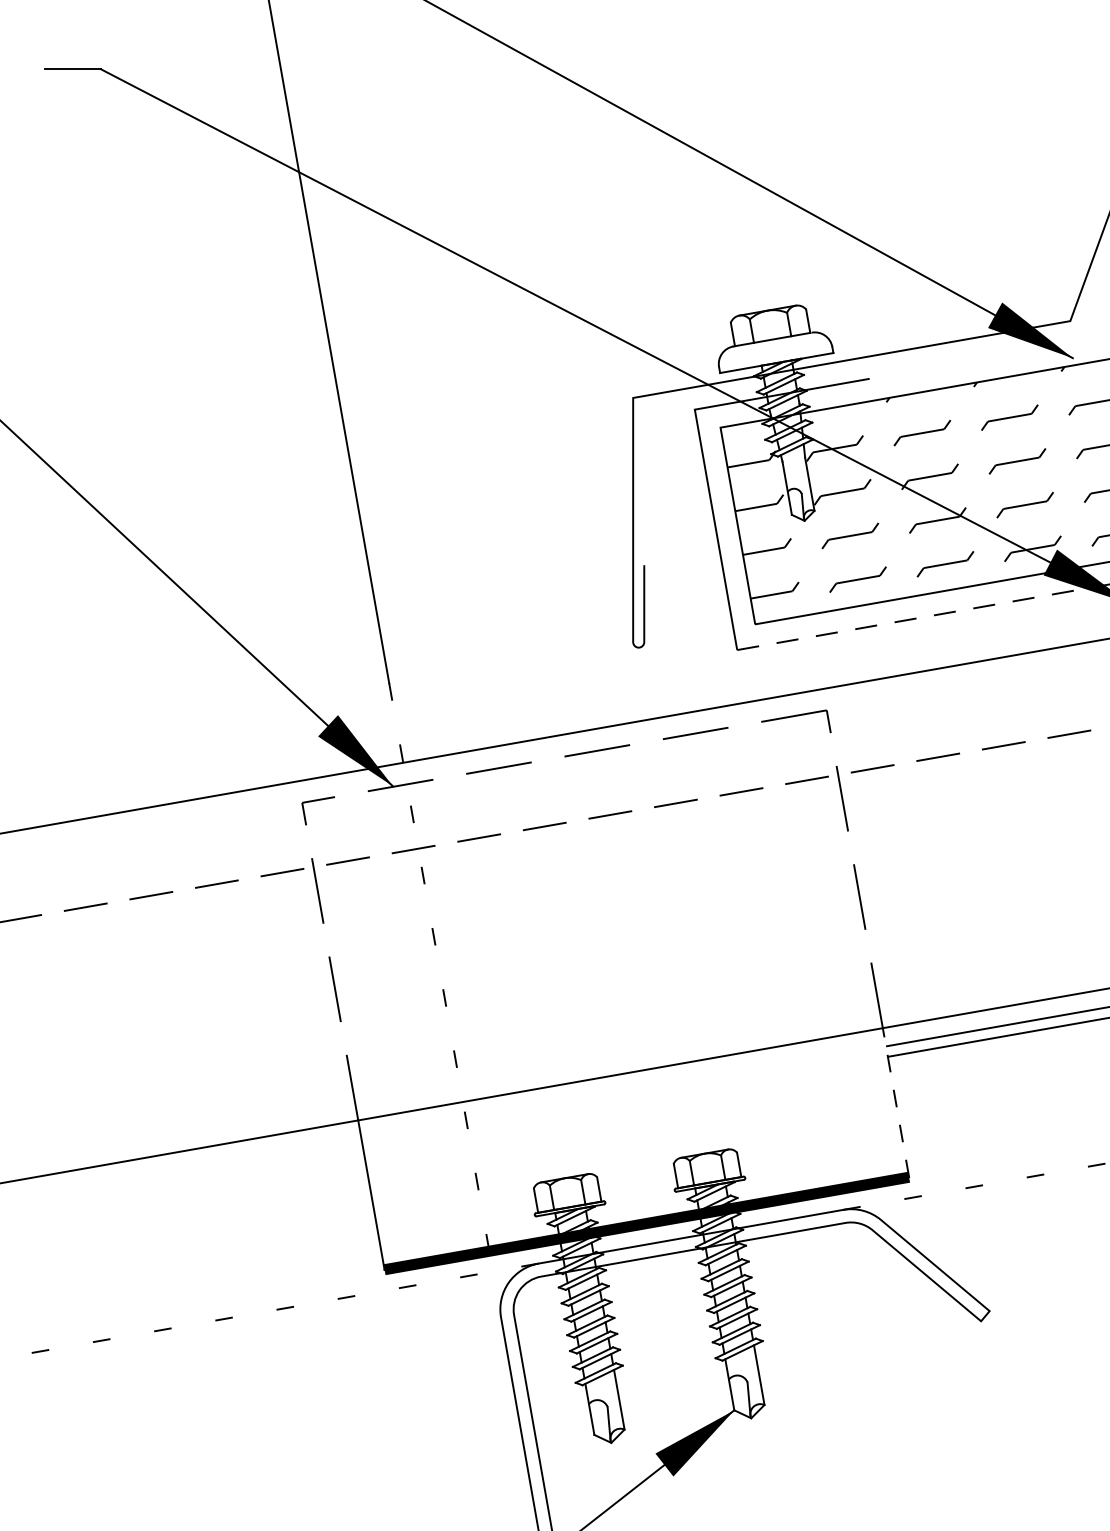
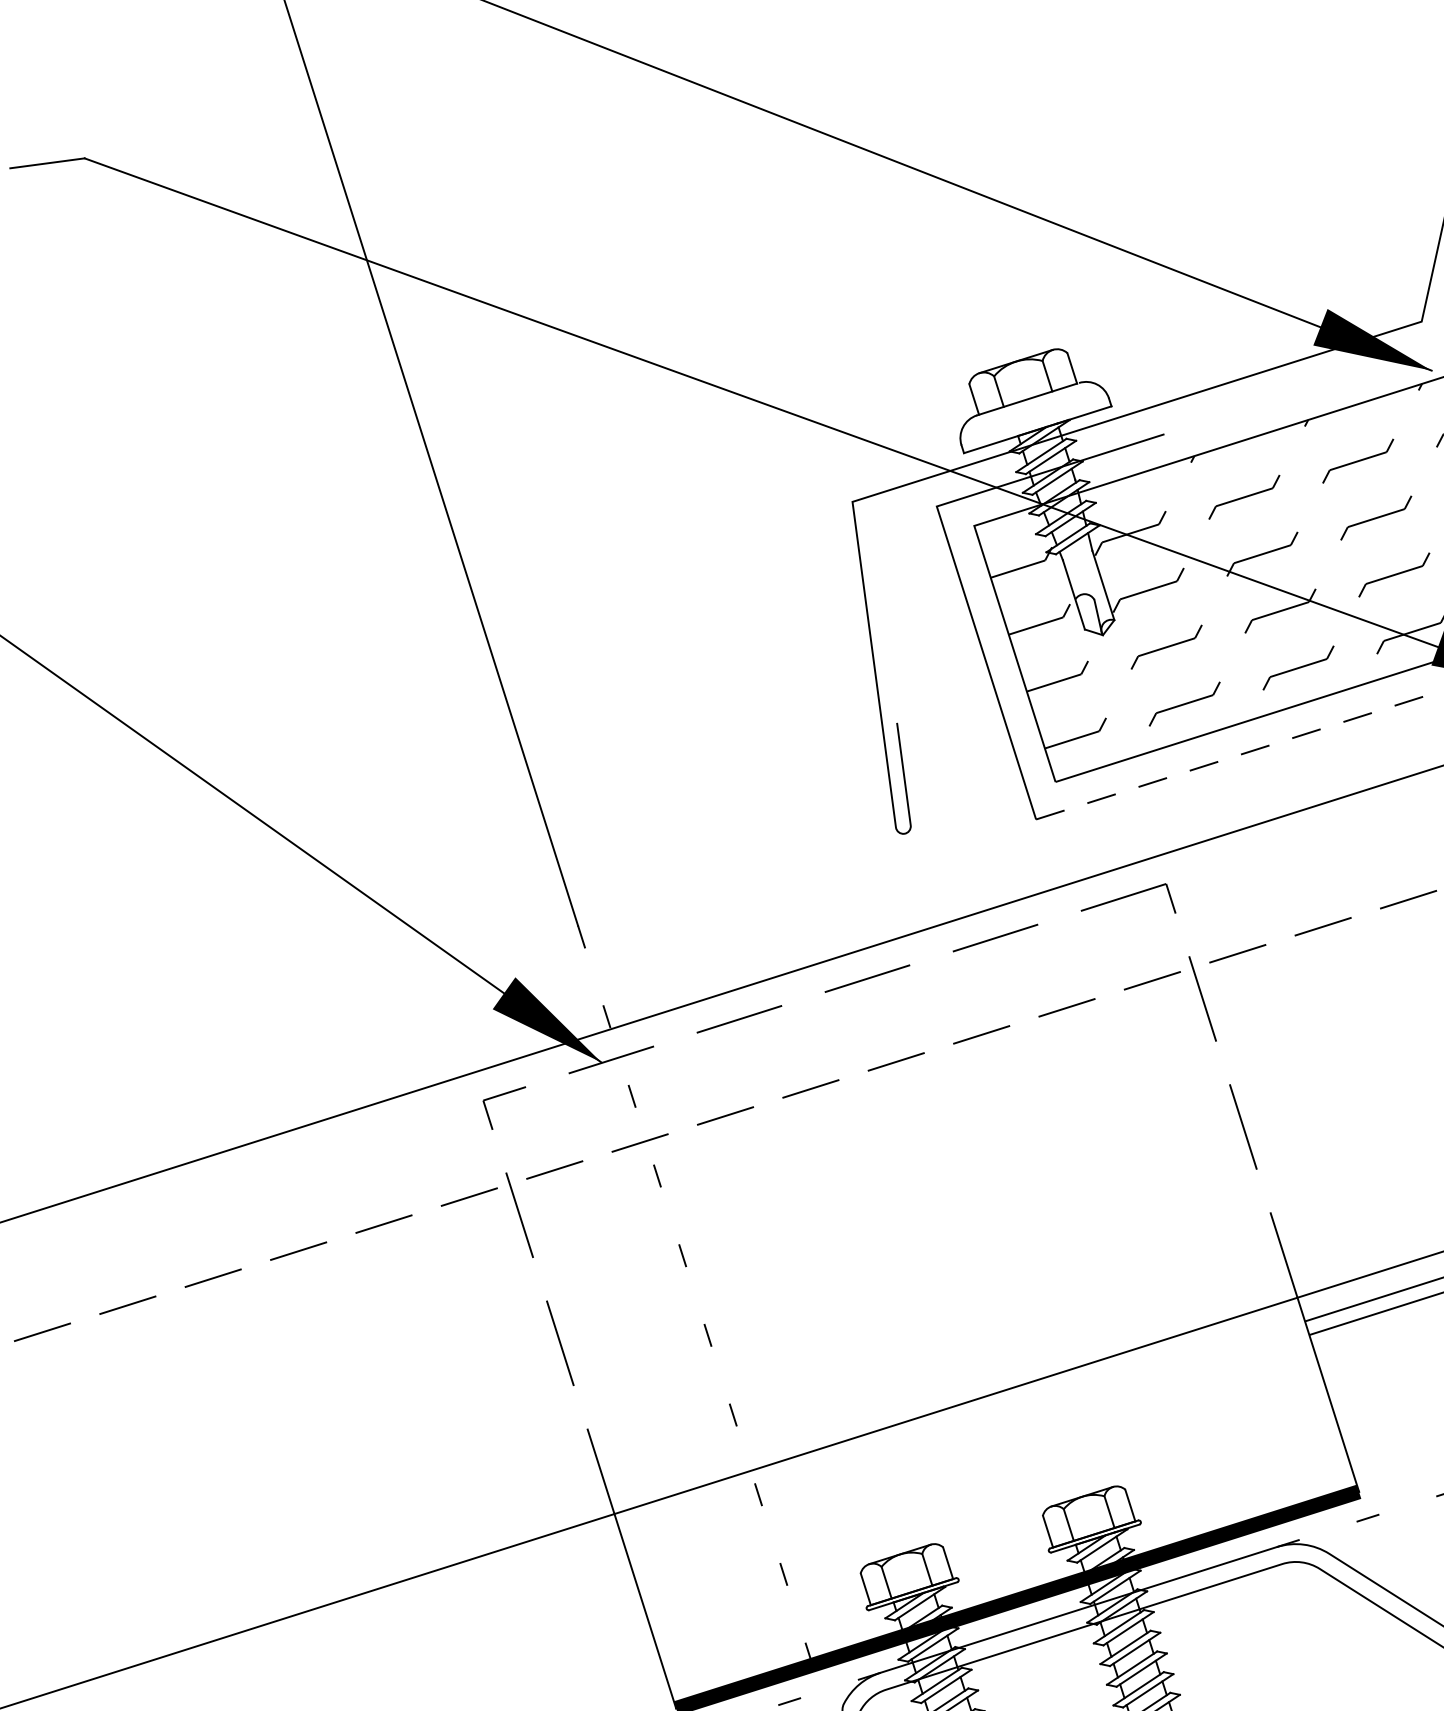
line: (895, 1102) -> (1327, 1394), dashed -> solid

